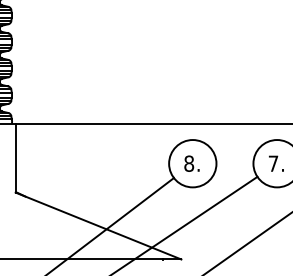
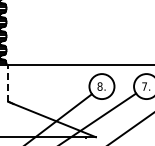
line: (15, 157) -> (8, 83), solid -> dashed

